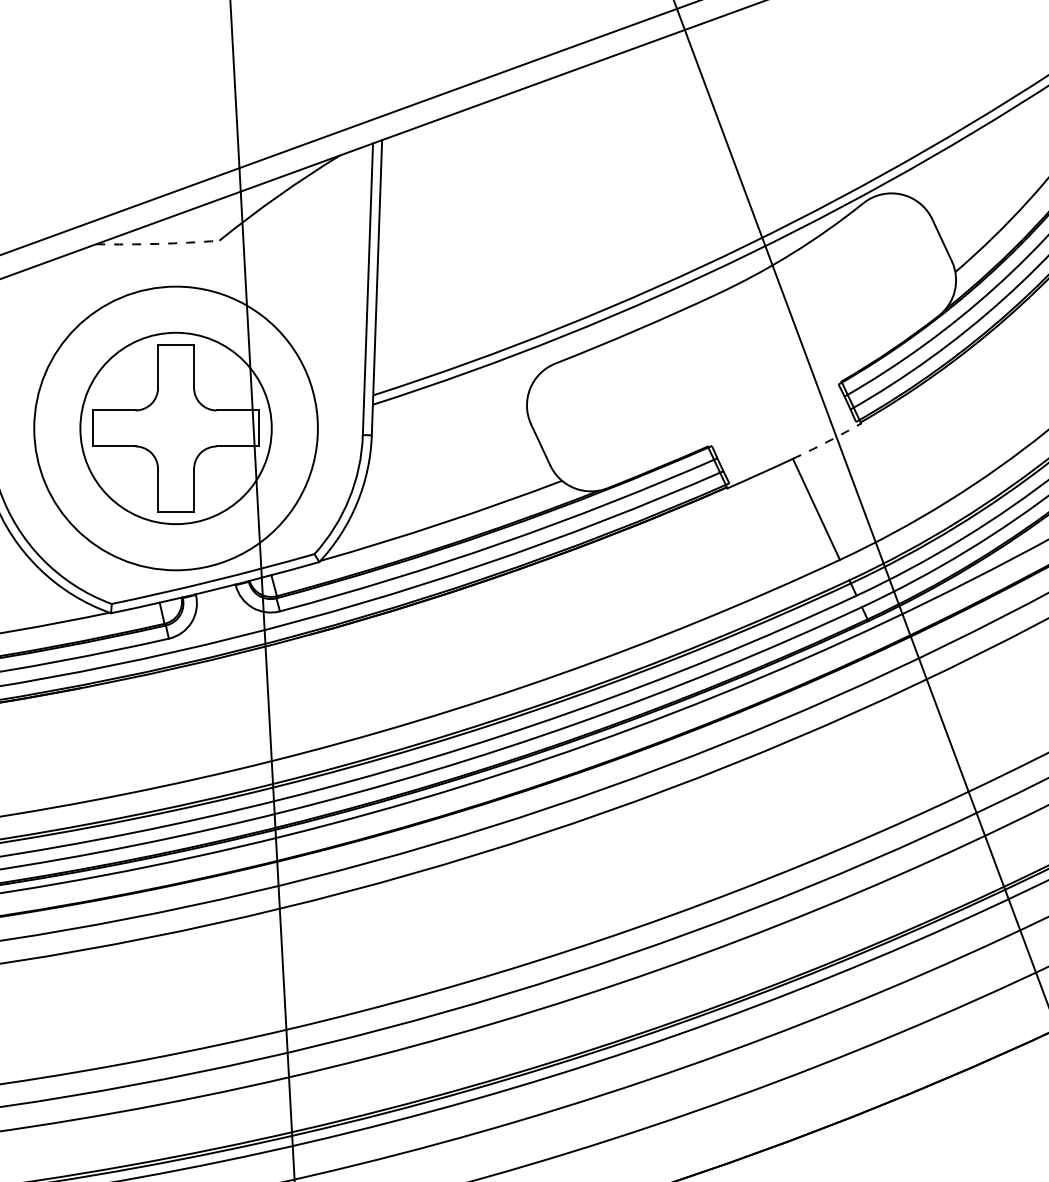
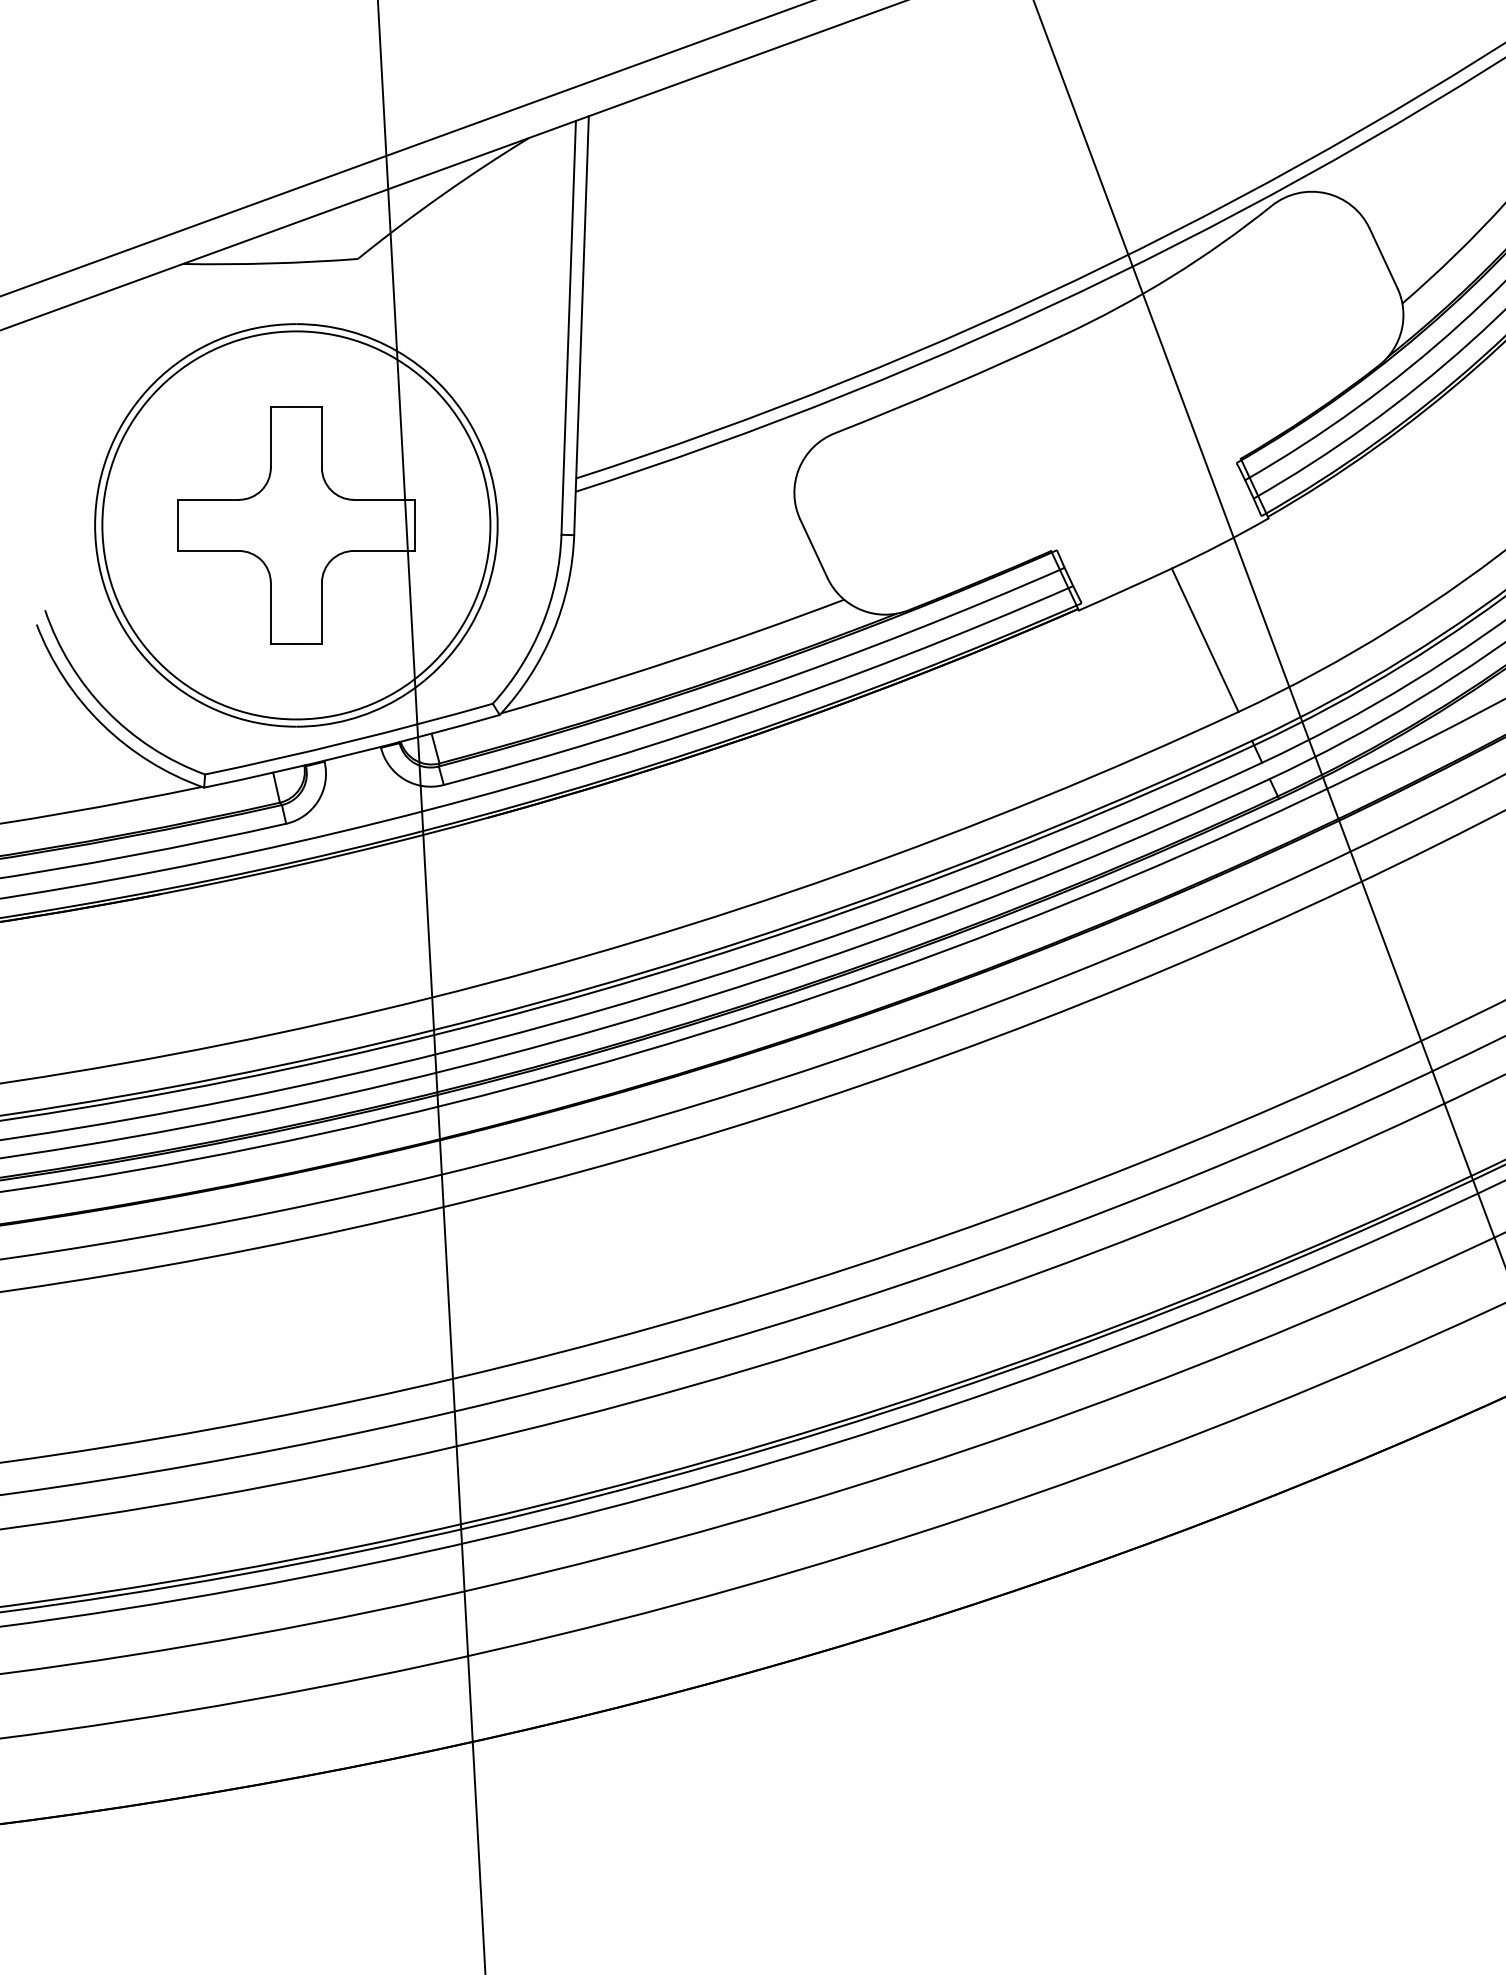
arc: (157, 243) -> (270, 263), dashed -> solid
circle: (176, 428) -> (296, 525), size x1.43
arc: (827, 441) -> (1220, 544), dashed -> solid

